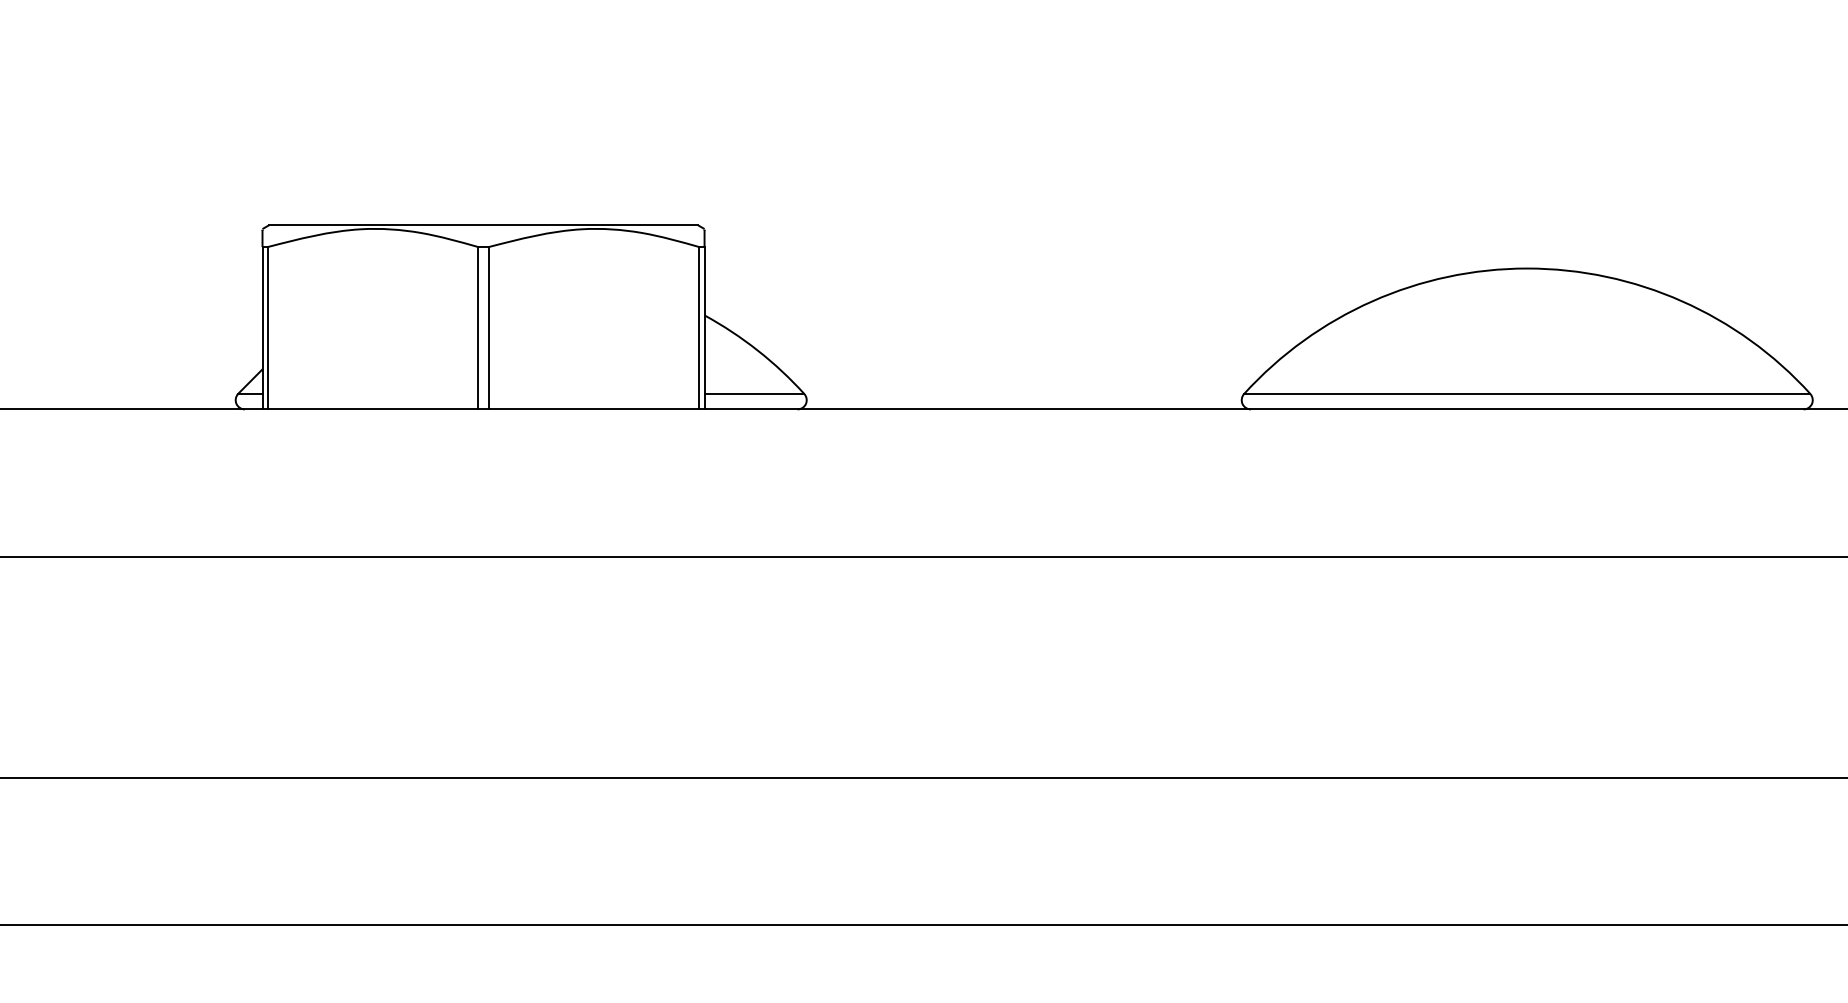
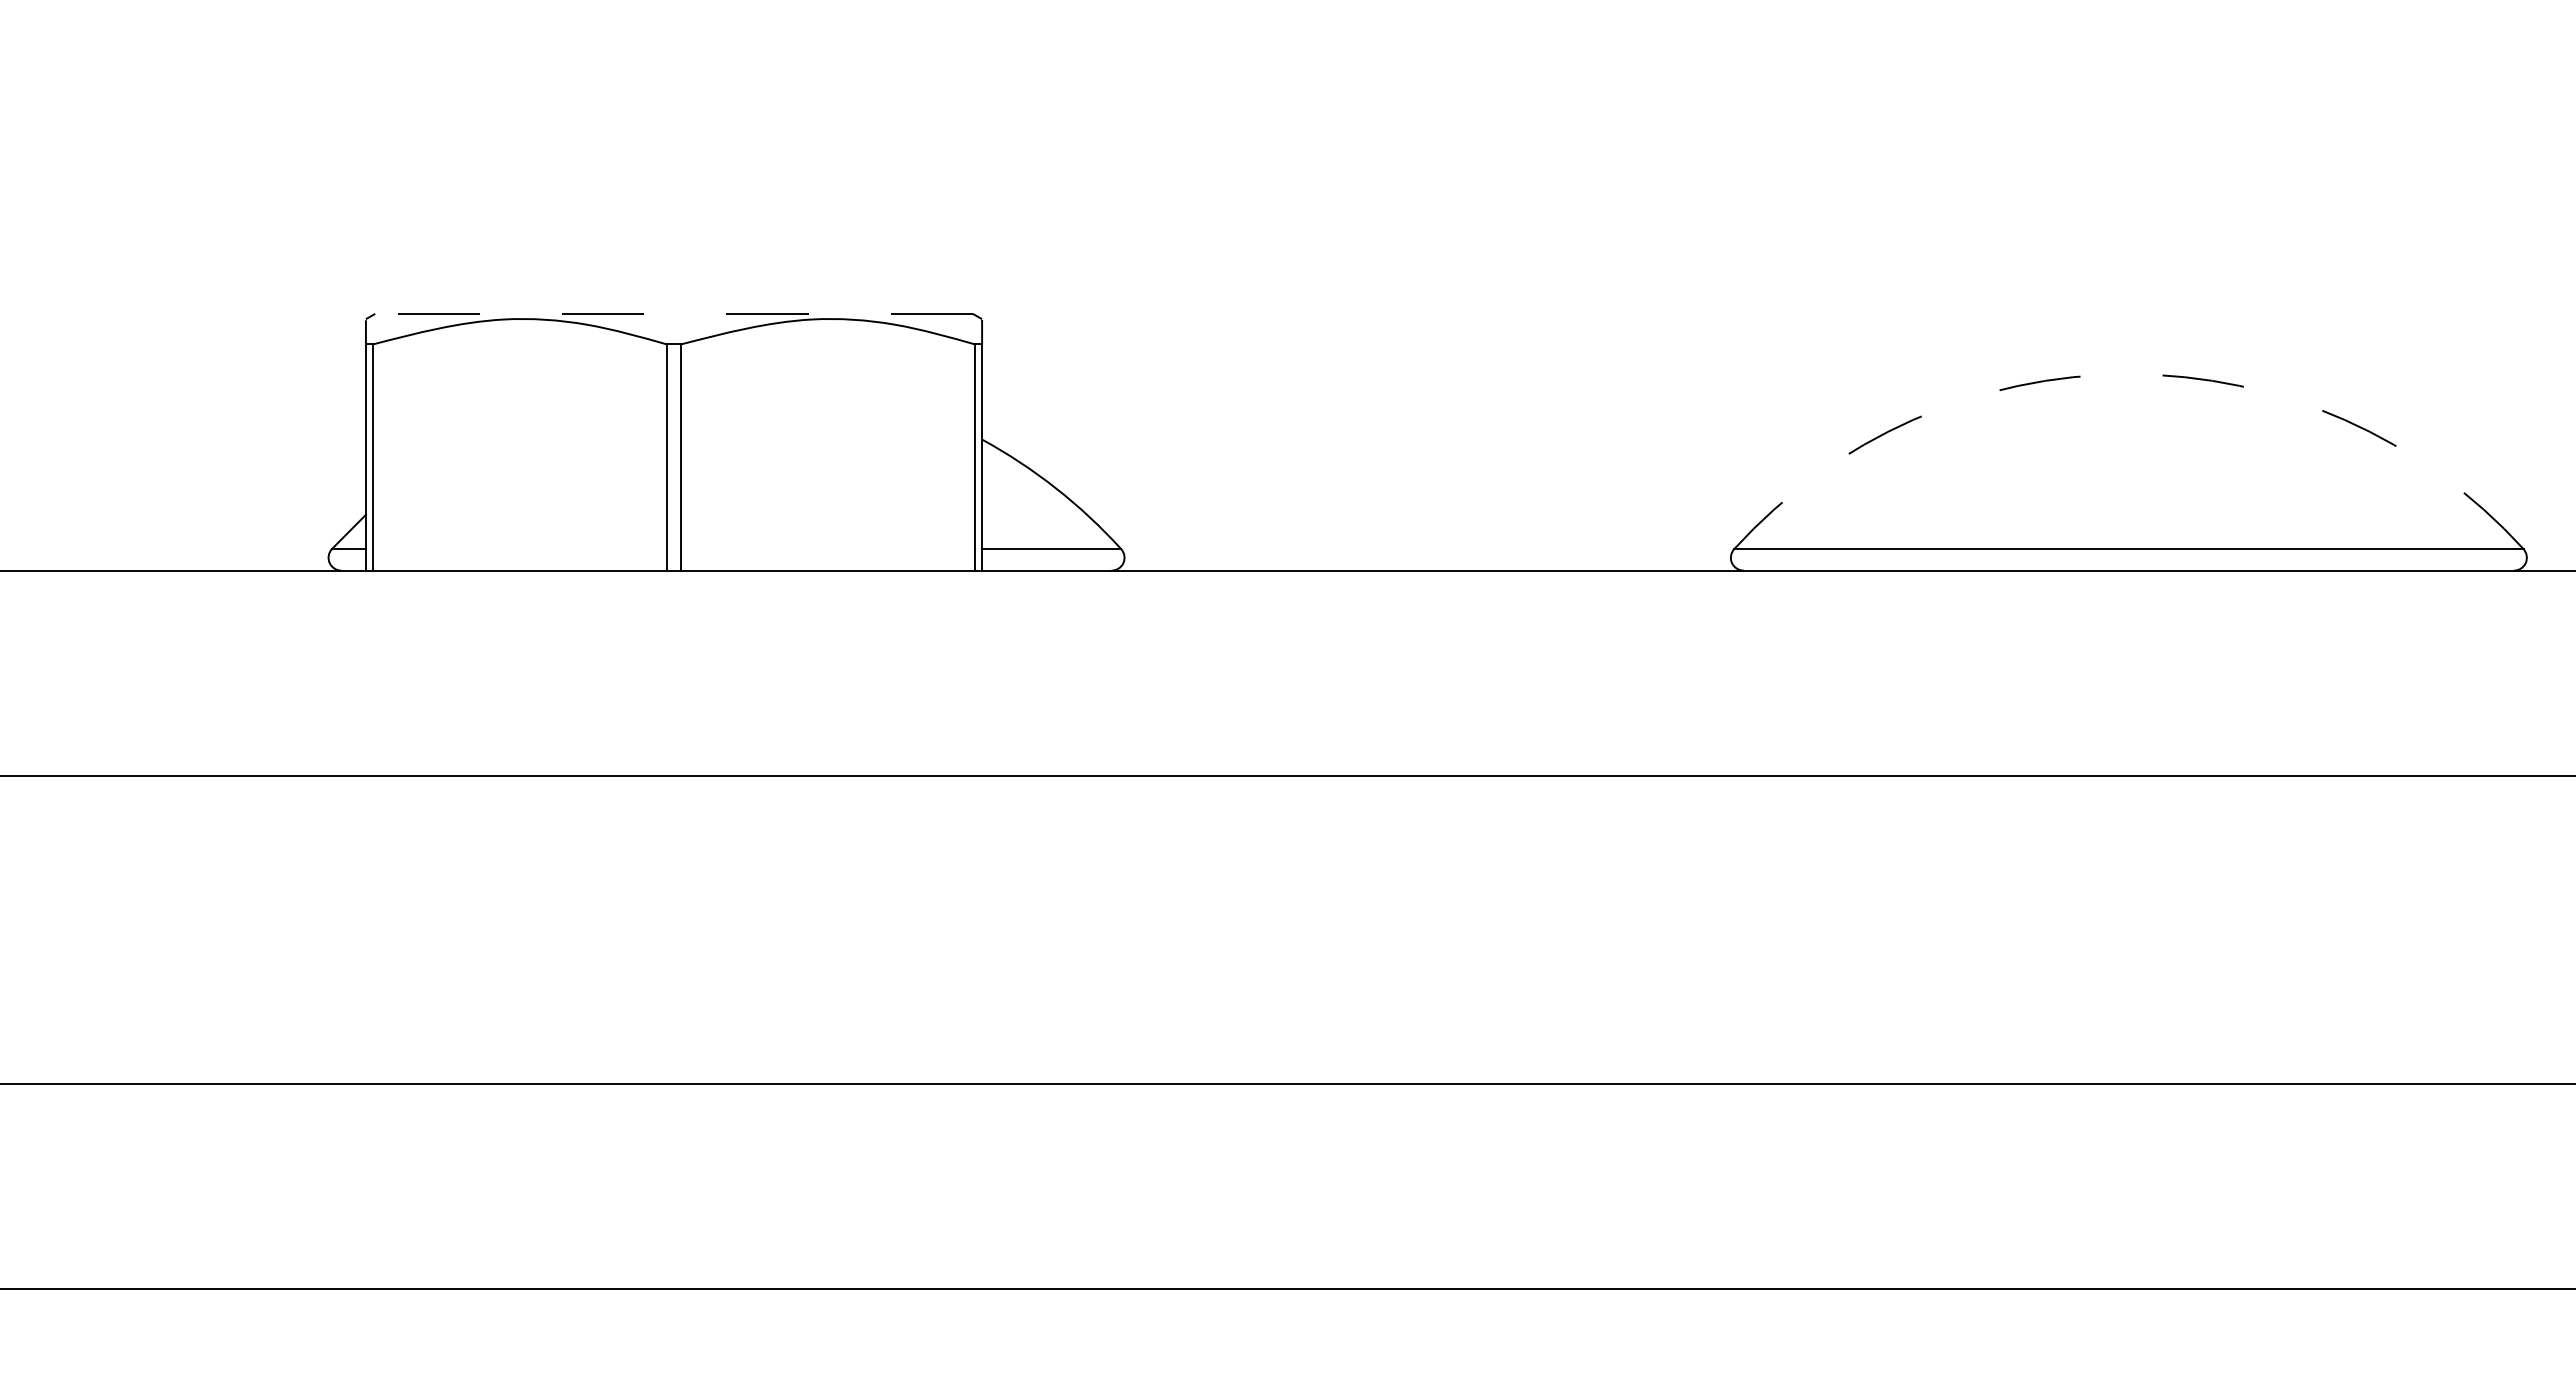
line: (483, 224) -> (674, 313), solid -> dashed
arc: (1526, 268) -> (2128, 374), solid -> dashed

